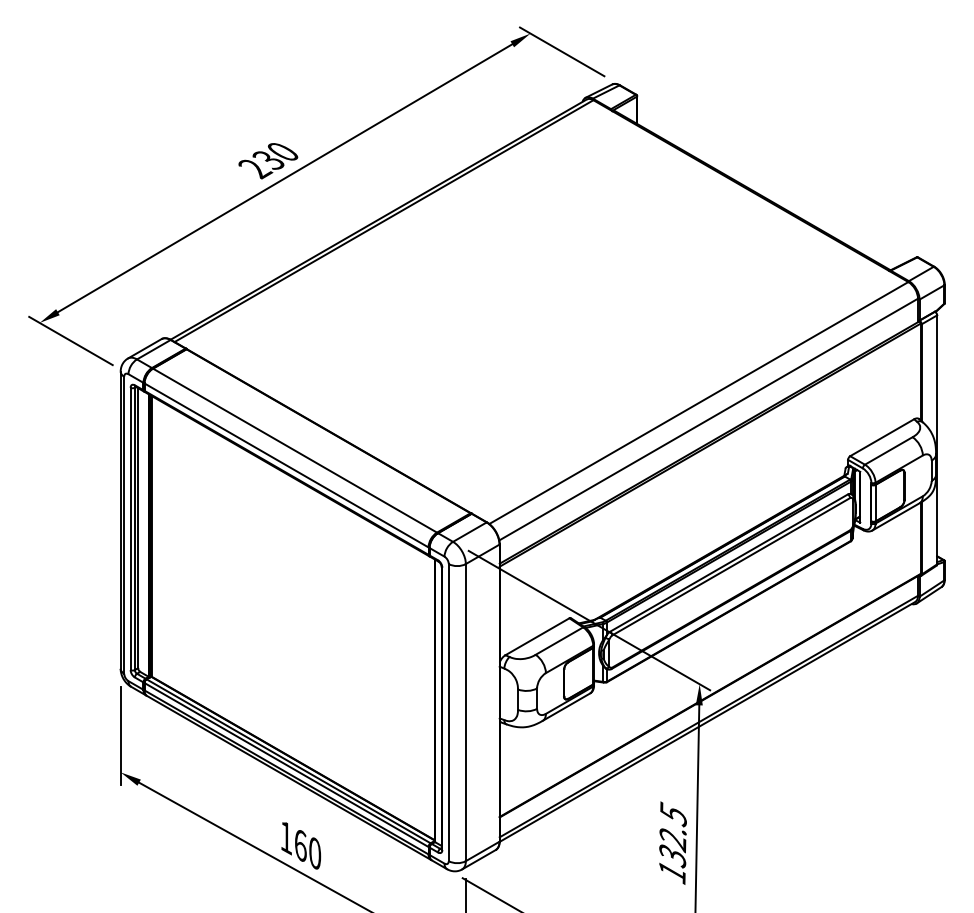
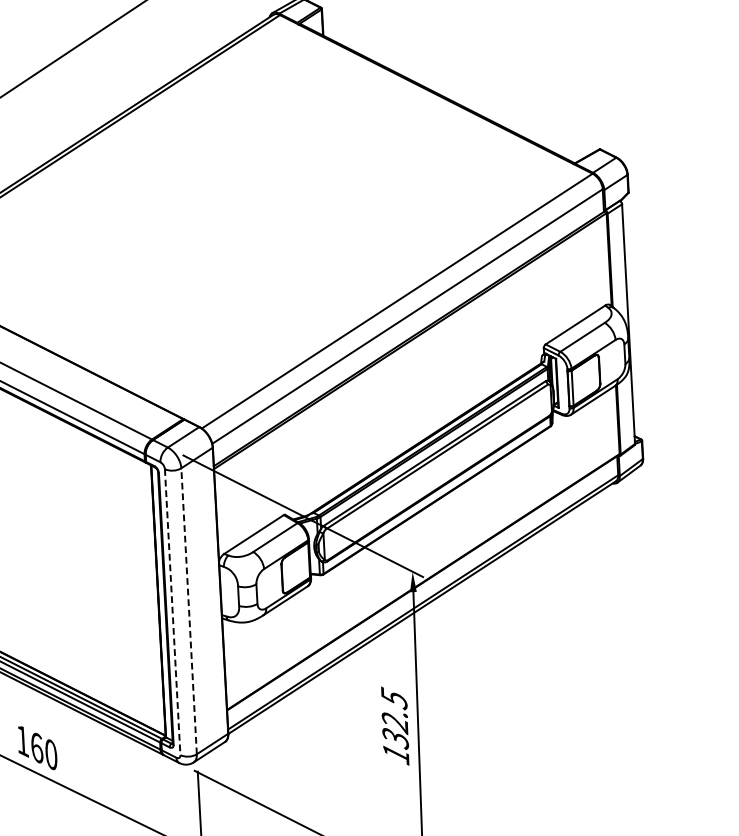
line: (448, 712) -> (172, 612), solid -> dashed
line: (465, 712) -> (188, 611), solid -> dashed

